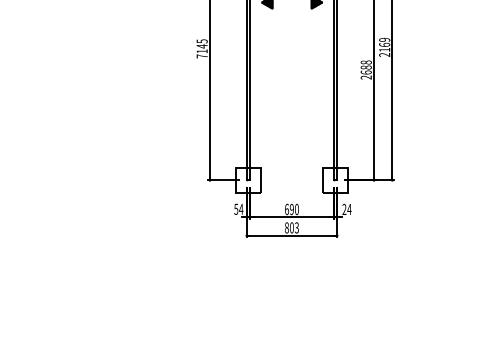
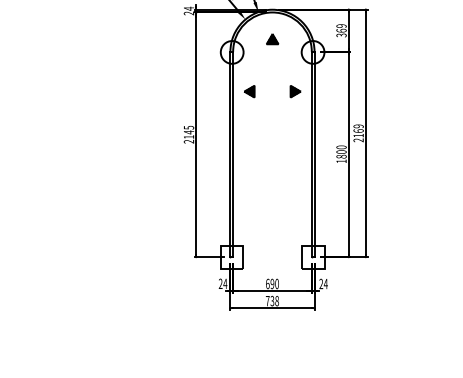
text: (202, 56) -> (189, 141), 7145 -> 2145
text: (366, 70) -> (341, 154), 2688 -> 1800
text: (236, 208) -> (220, 283), 54 -> 24
text: (291, 228) -> (272, 301), 803 -> 738

